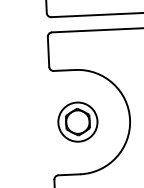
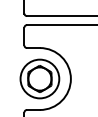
part: (77, 121) -> (39, 78), size x1.67

